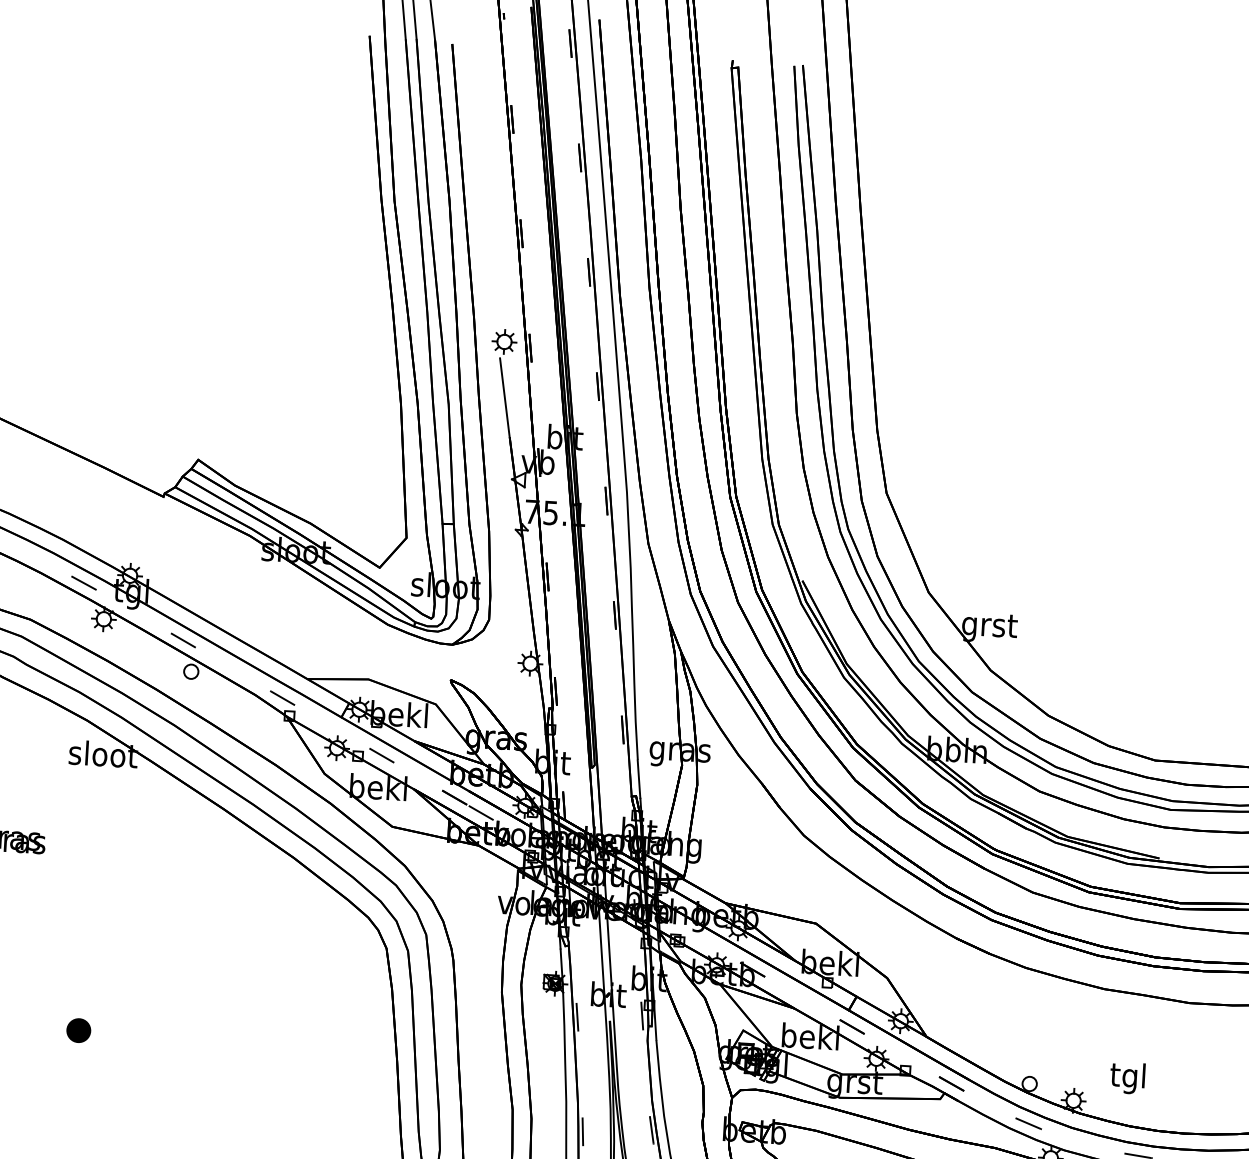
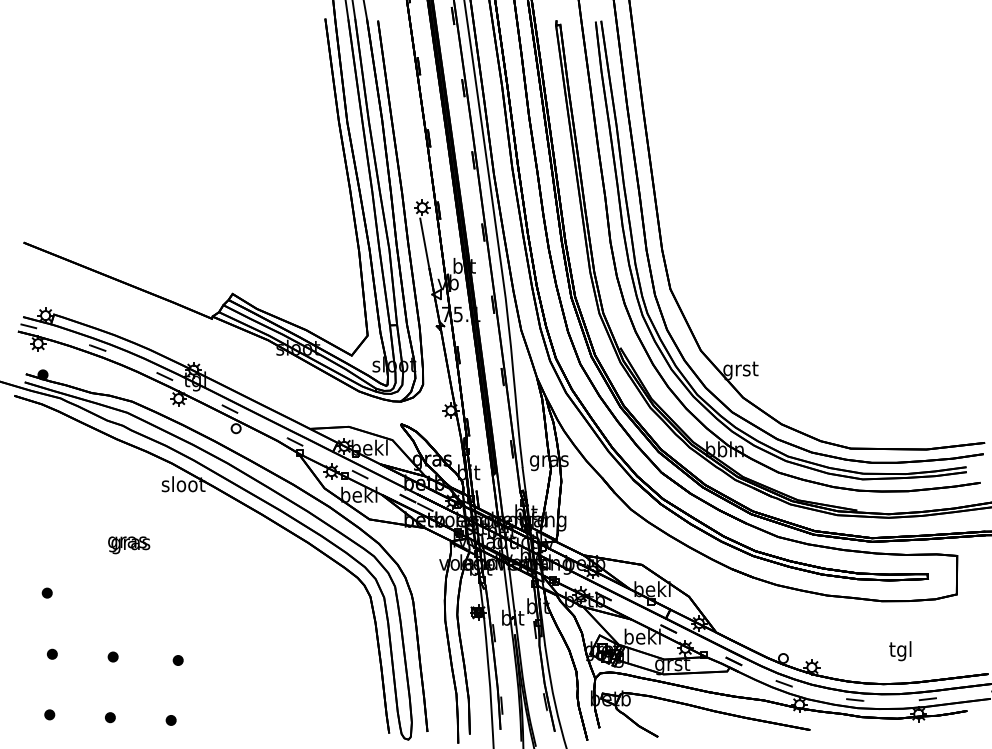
part: (77, 1030) -> (177, 660), size x0.62
text: (1127, 1078) -> (900, 651), moved
part: (60, 1124) -> (170, 720), added

